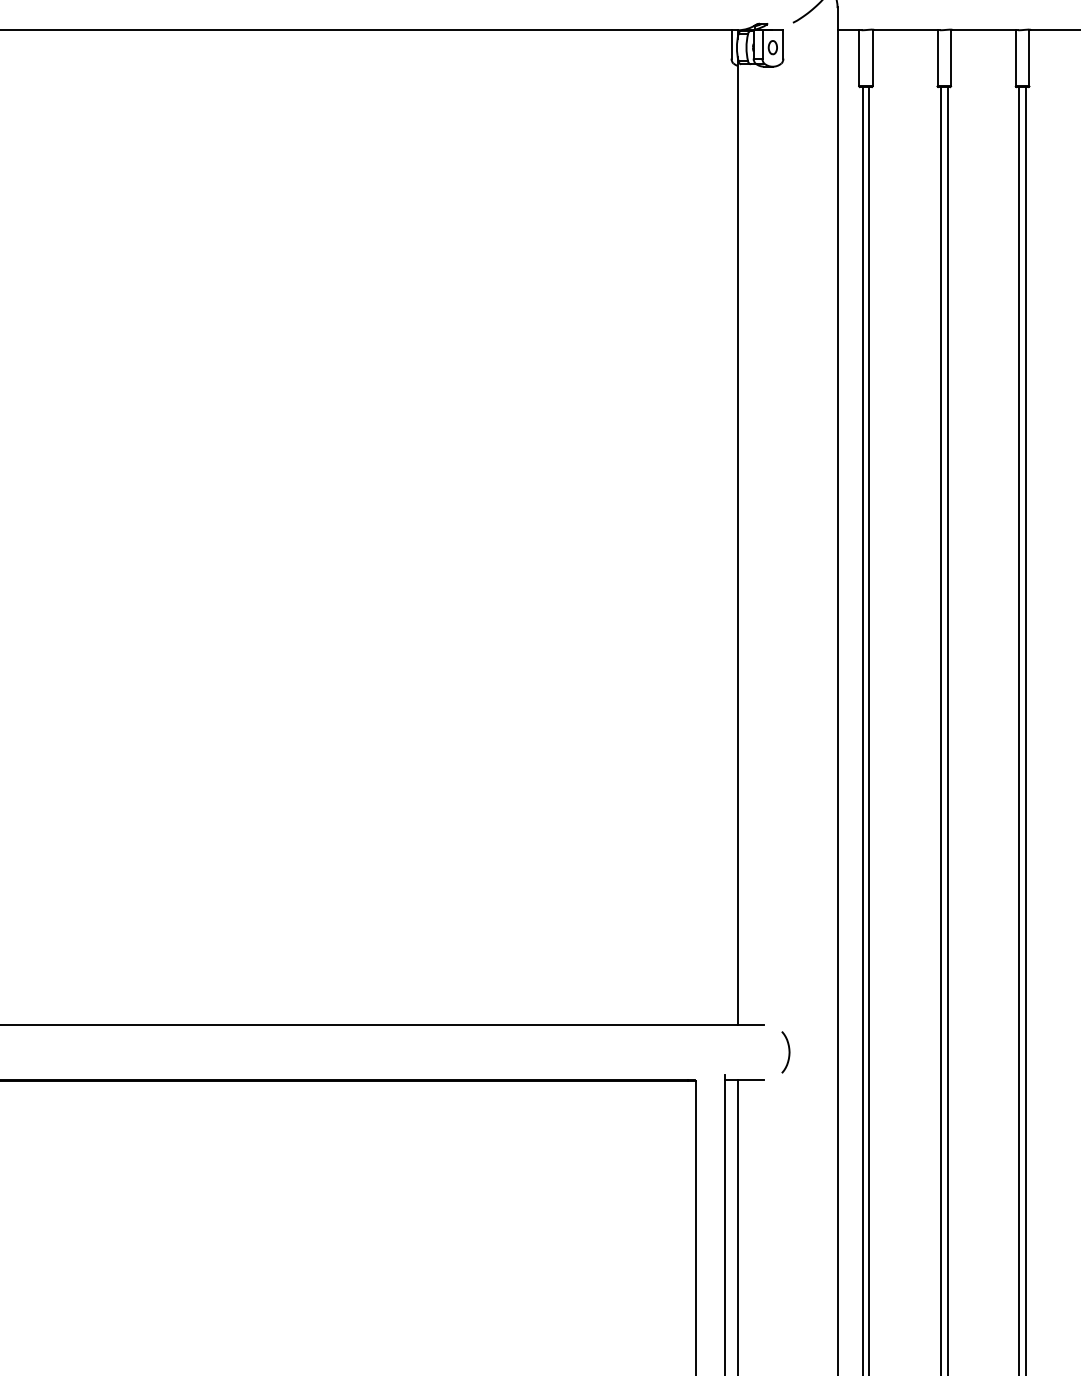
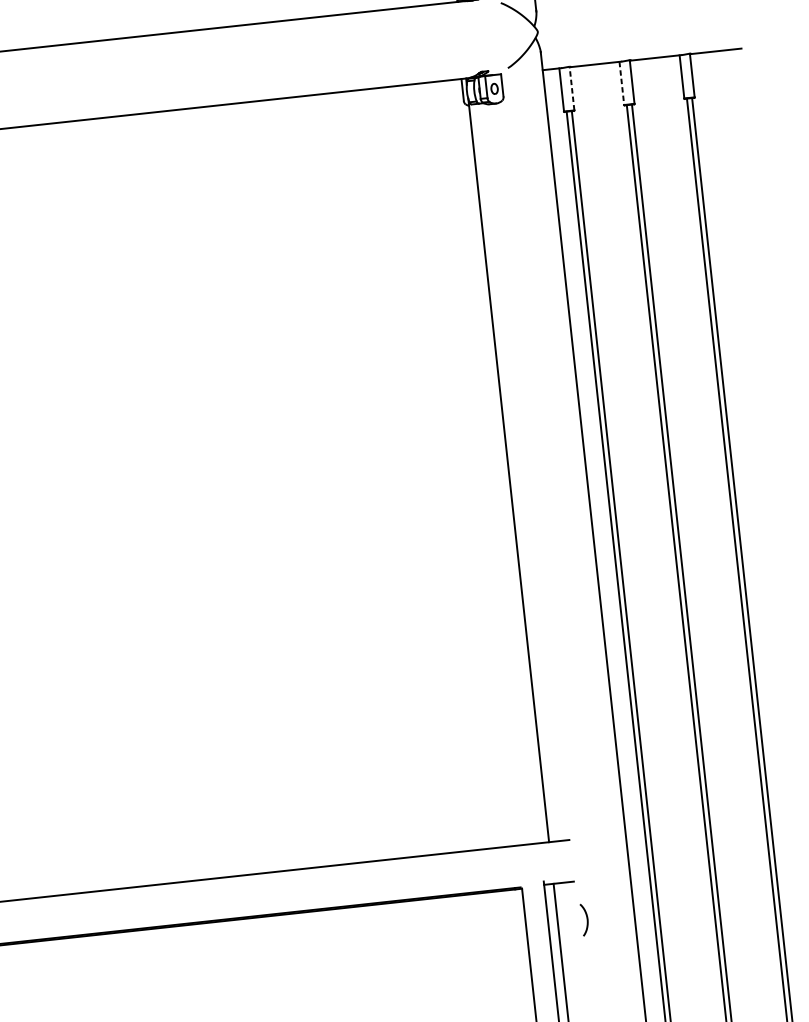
line: (872, 57) -> (571, 88), solid -> dashed
line: (937, 58) -> (621, 83), solid -> dashed
curve: (788, 1052) -> (586, 919), moved

